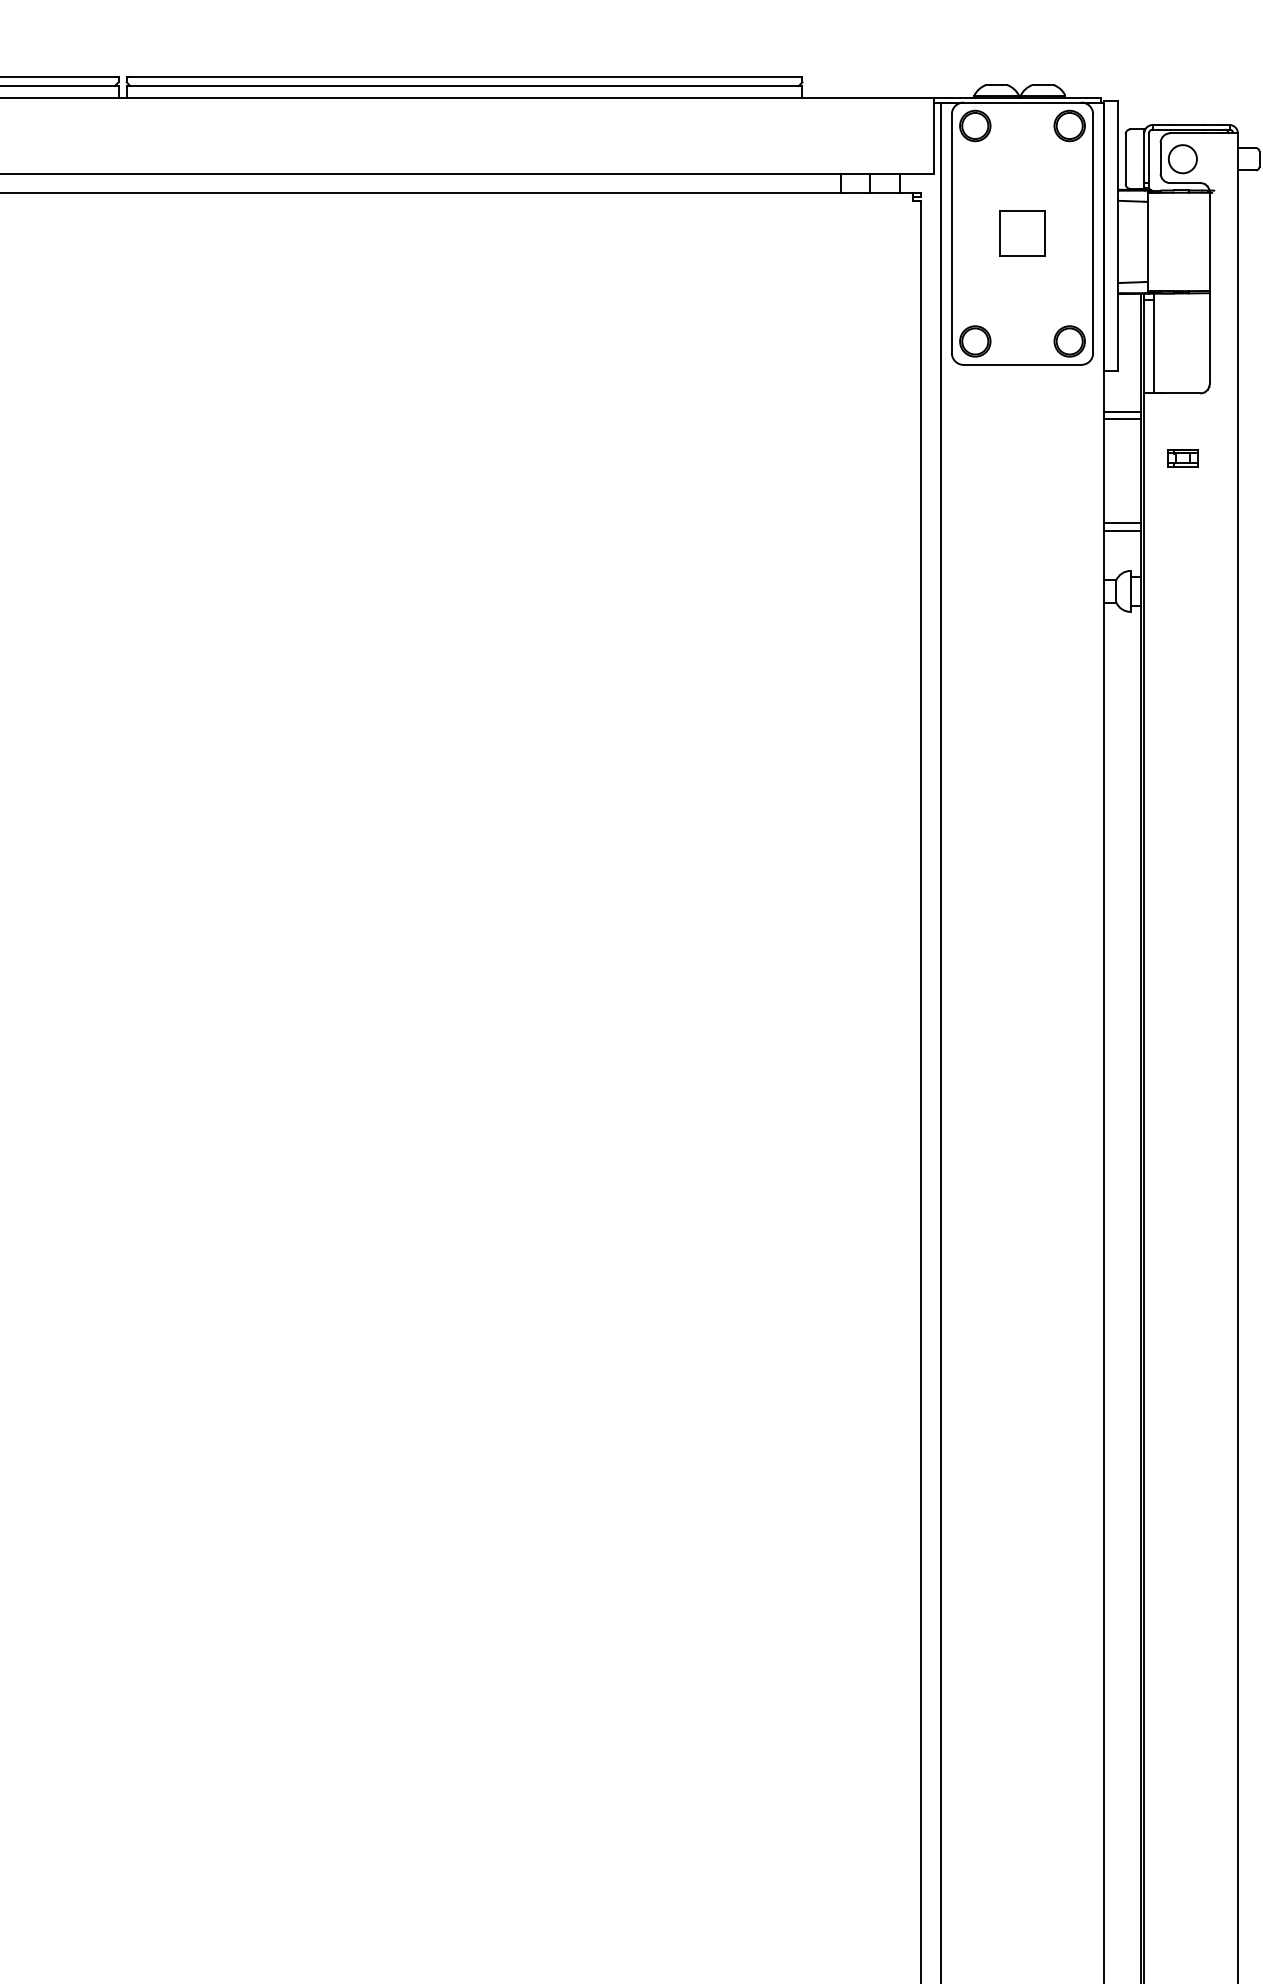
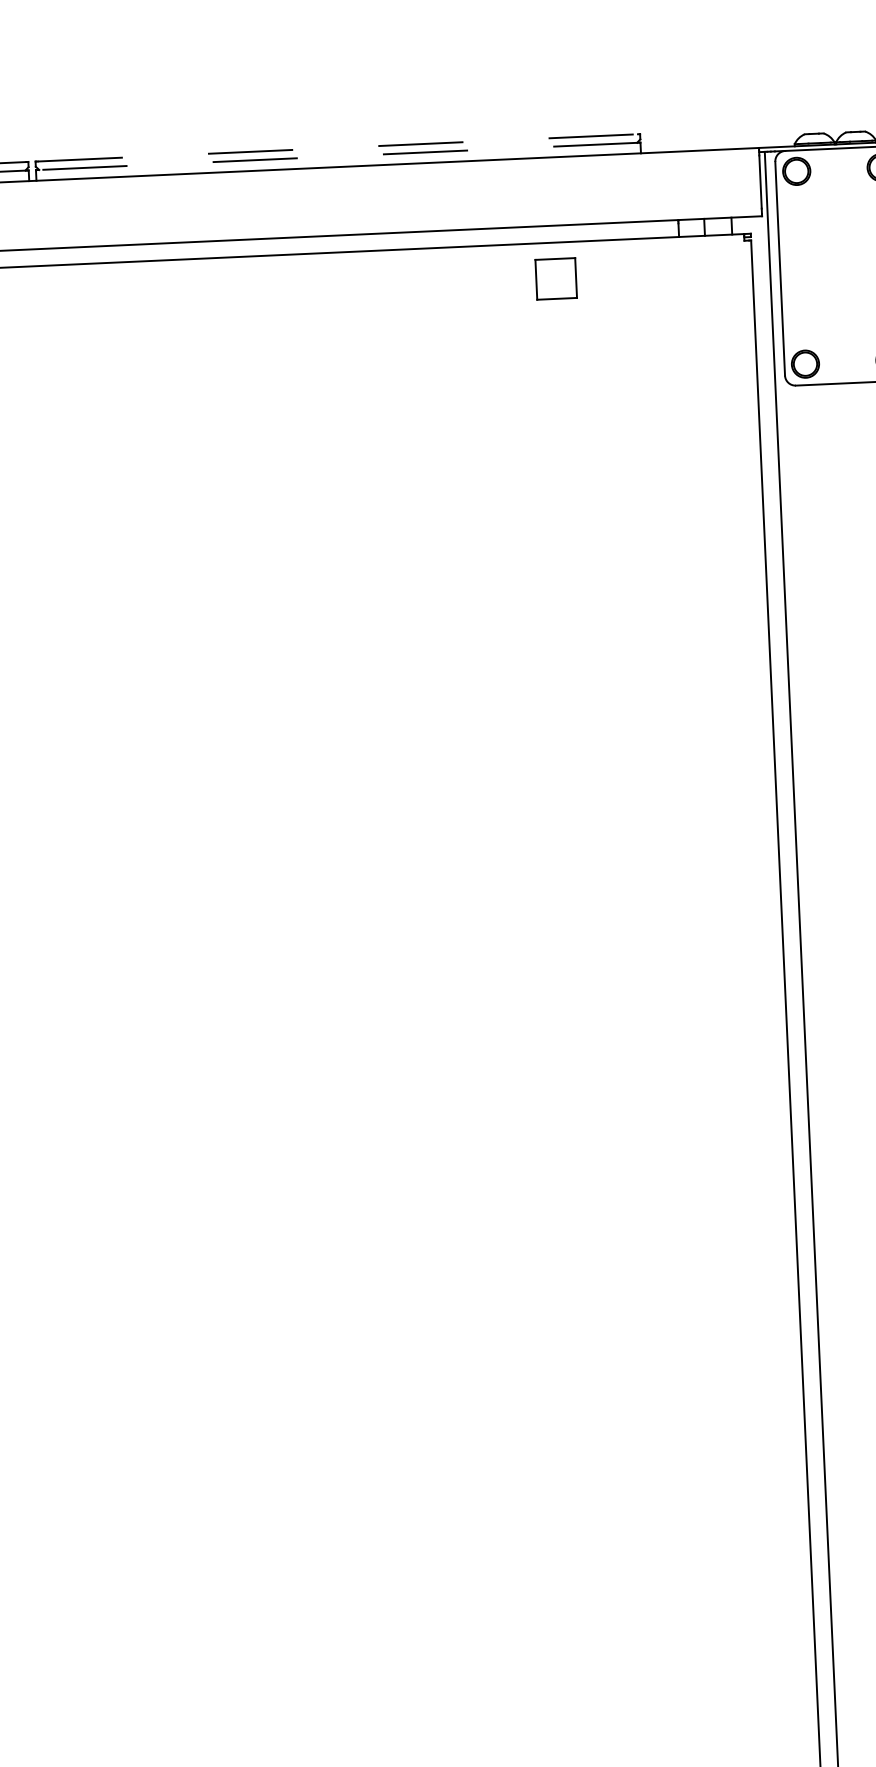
line: (465, 76) -> (338, 147), solid -> dashed
line: (464, 86) -> (338, 156), solid -> dashed
part: (1022, 233) -> (556, 278), moved

